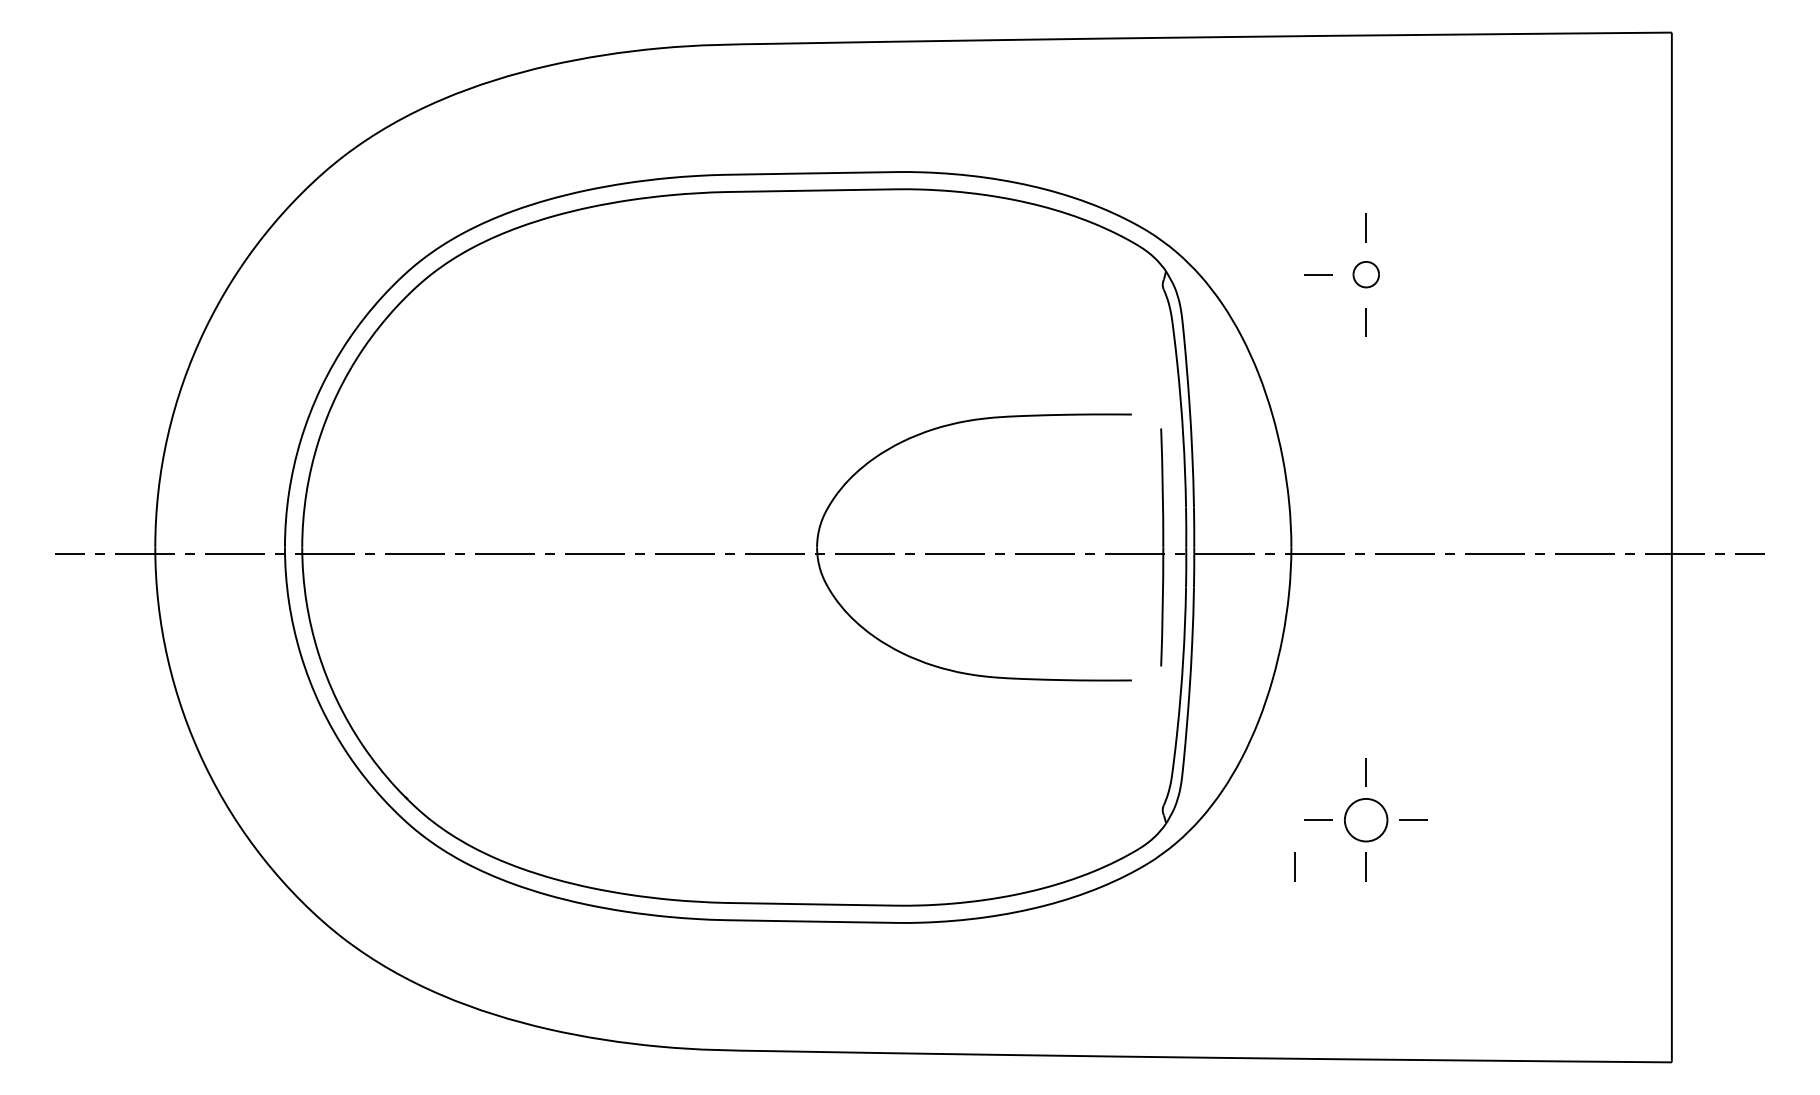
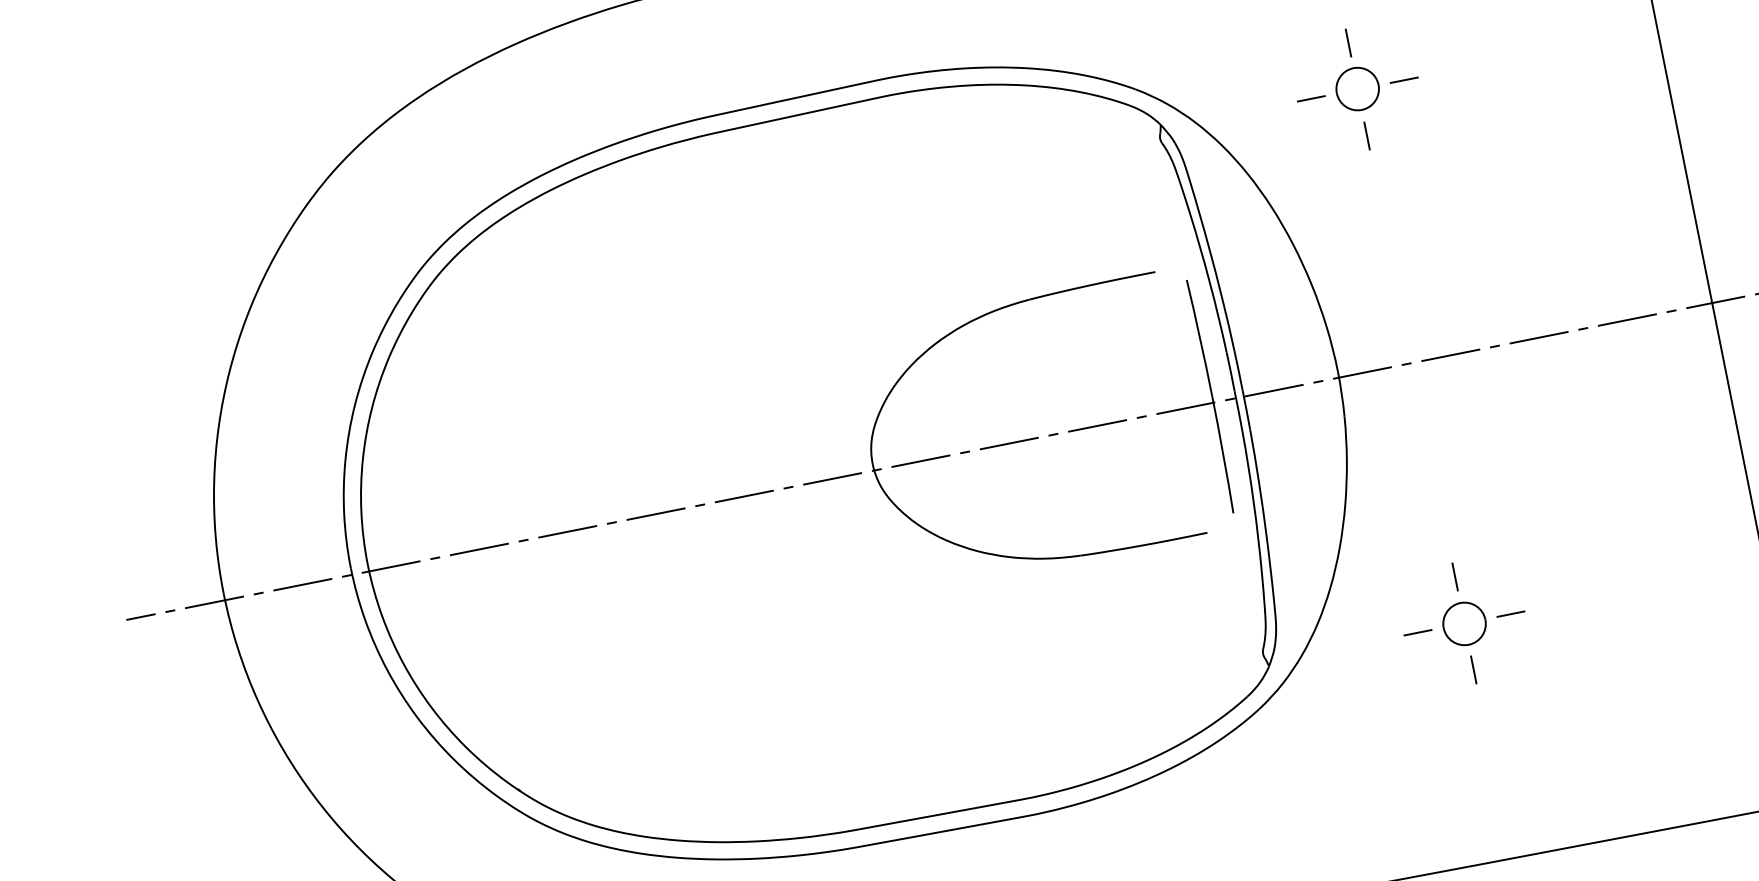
part: (1366, 274) -> (1357, 88), size x1.67
line: (1413, 274) -> (1404, 79), added
line: (1294, 866) -> (1403, 683), removed

